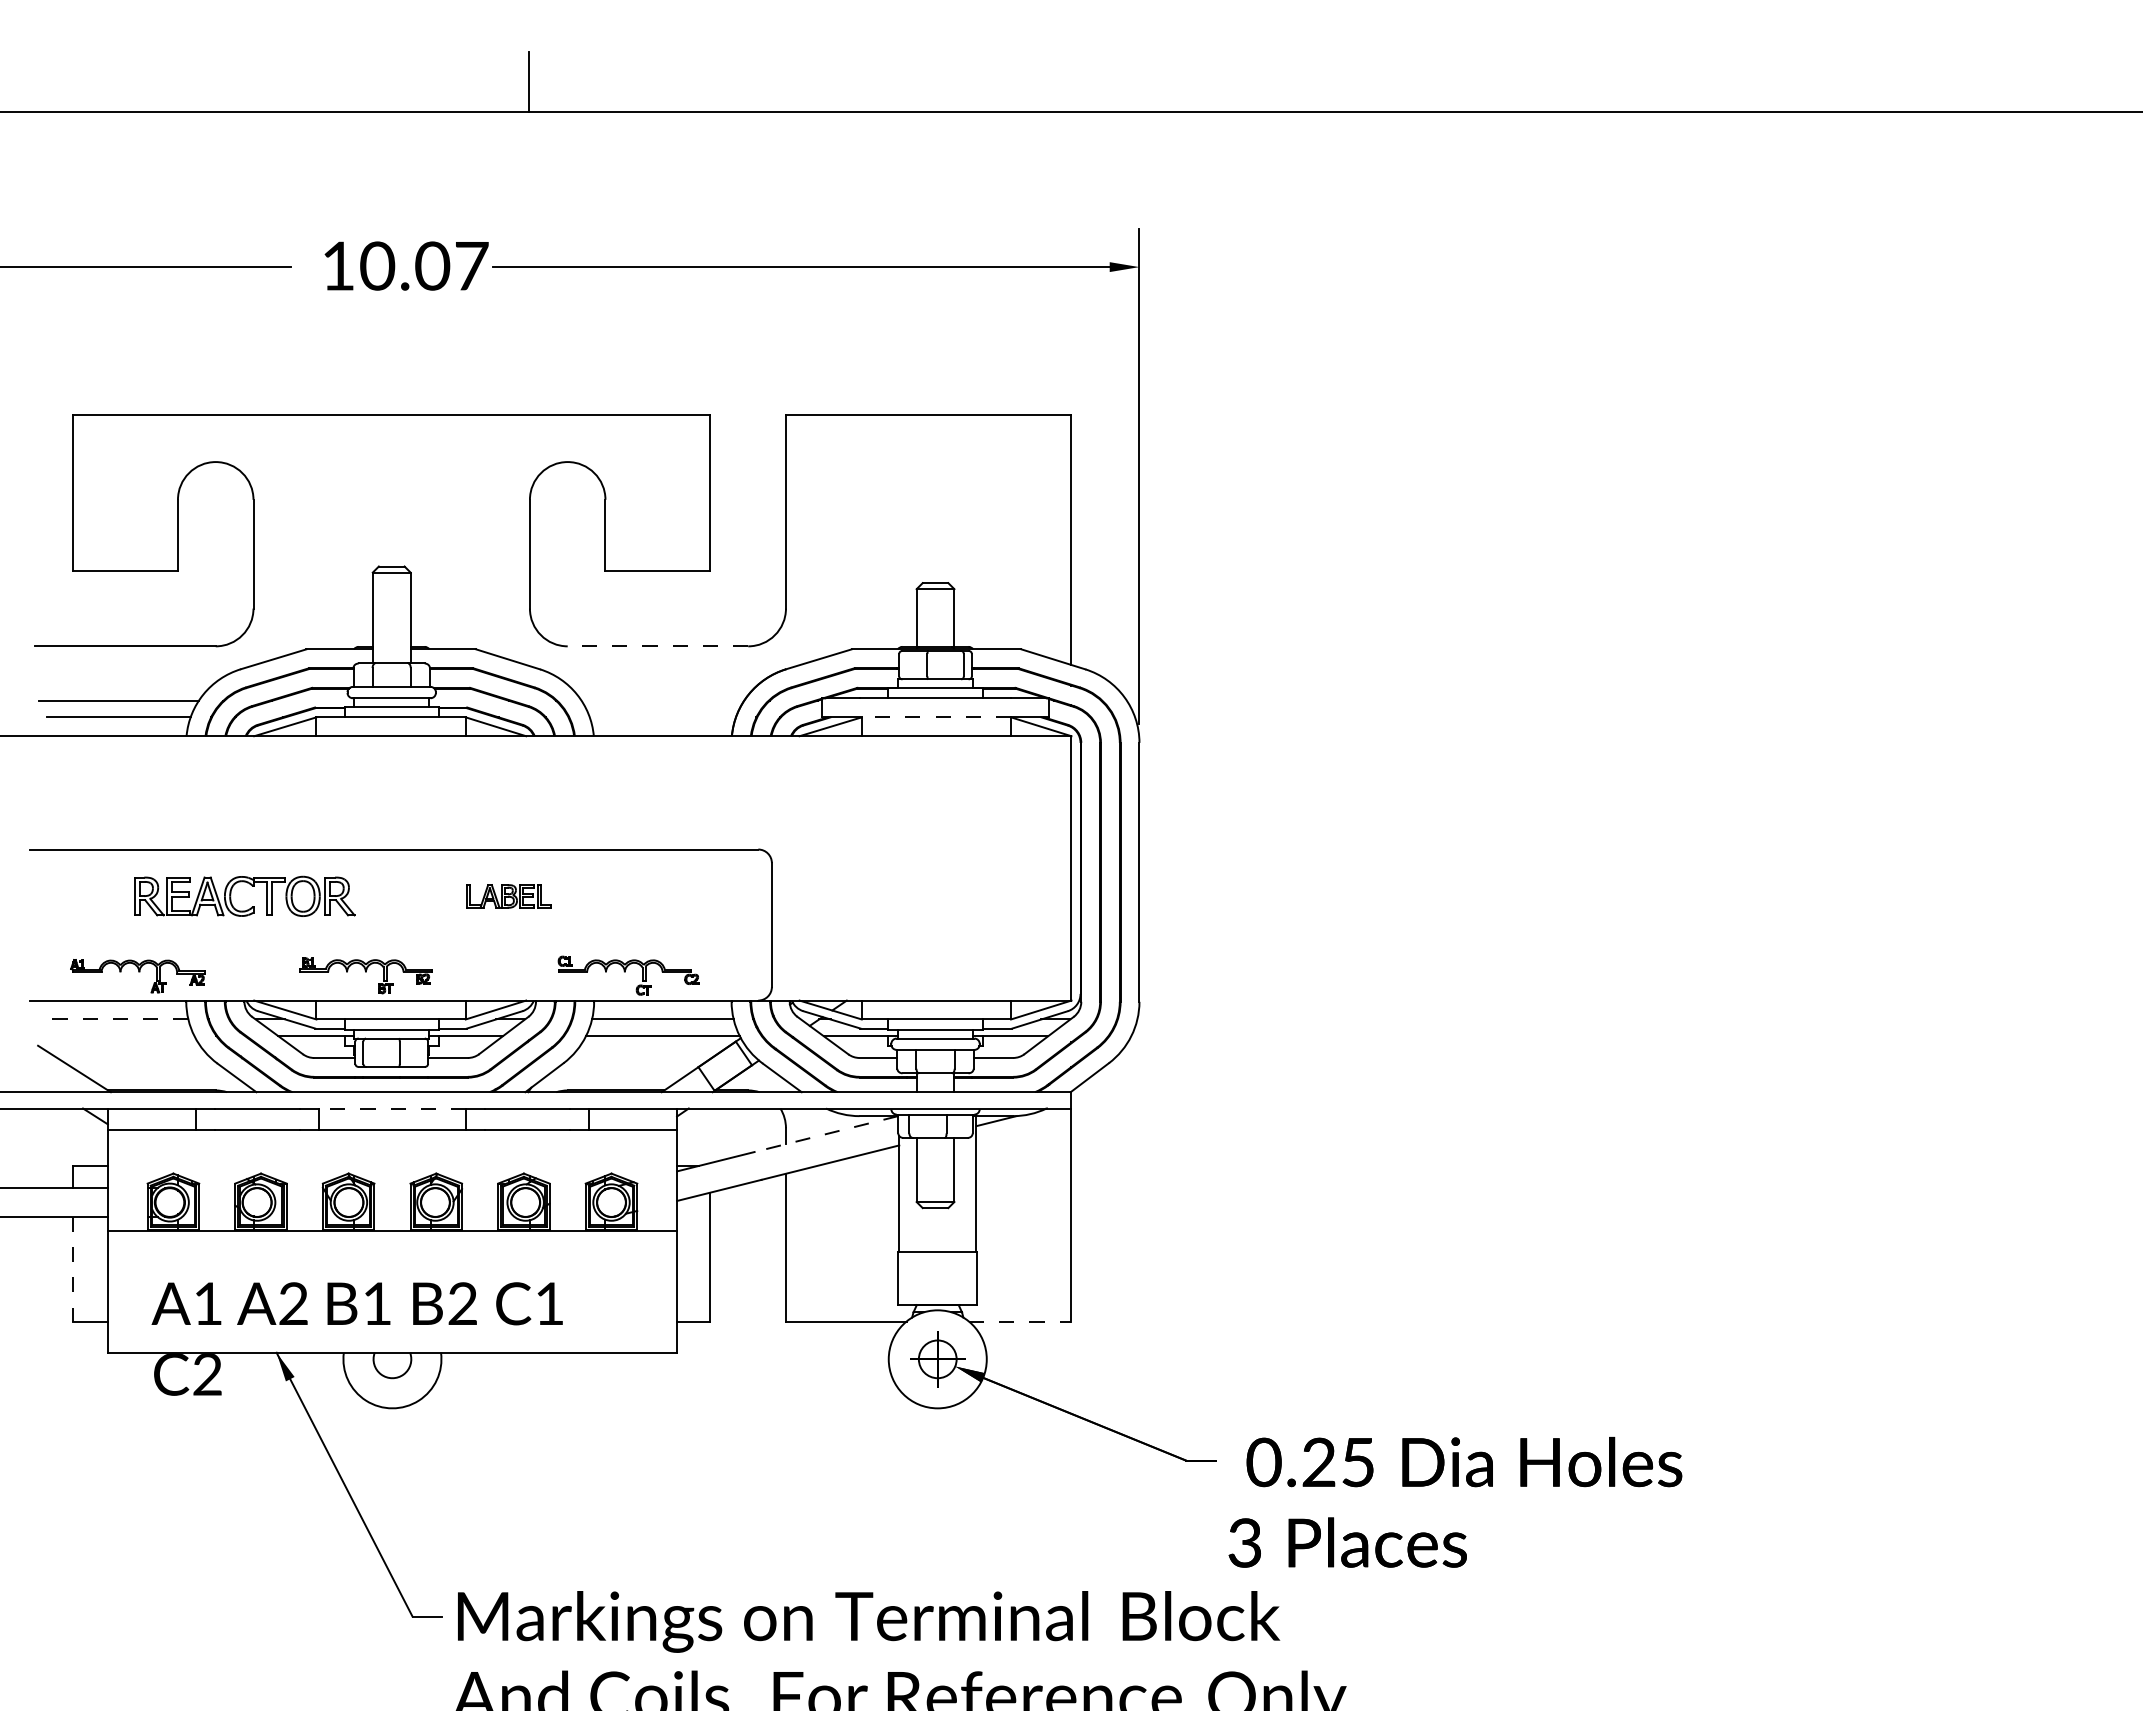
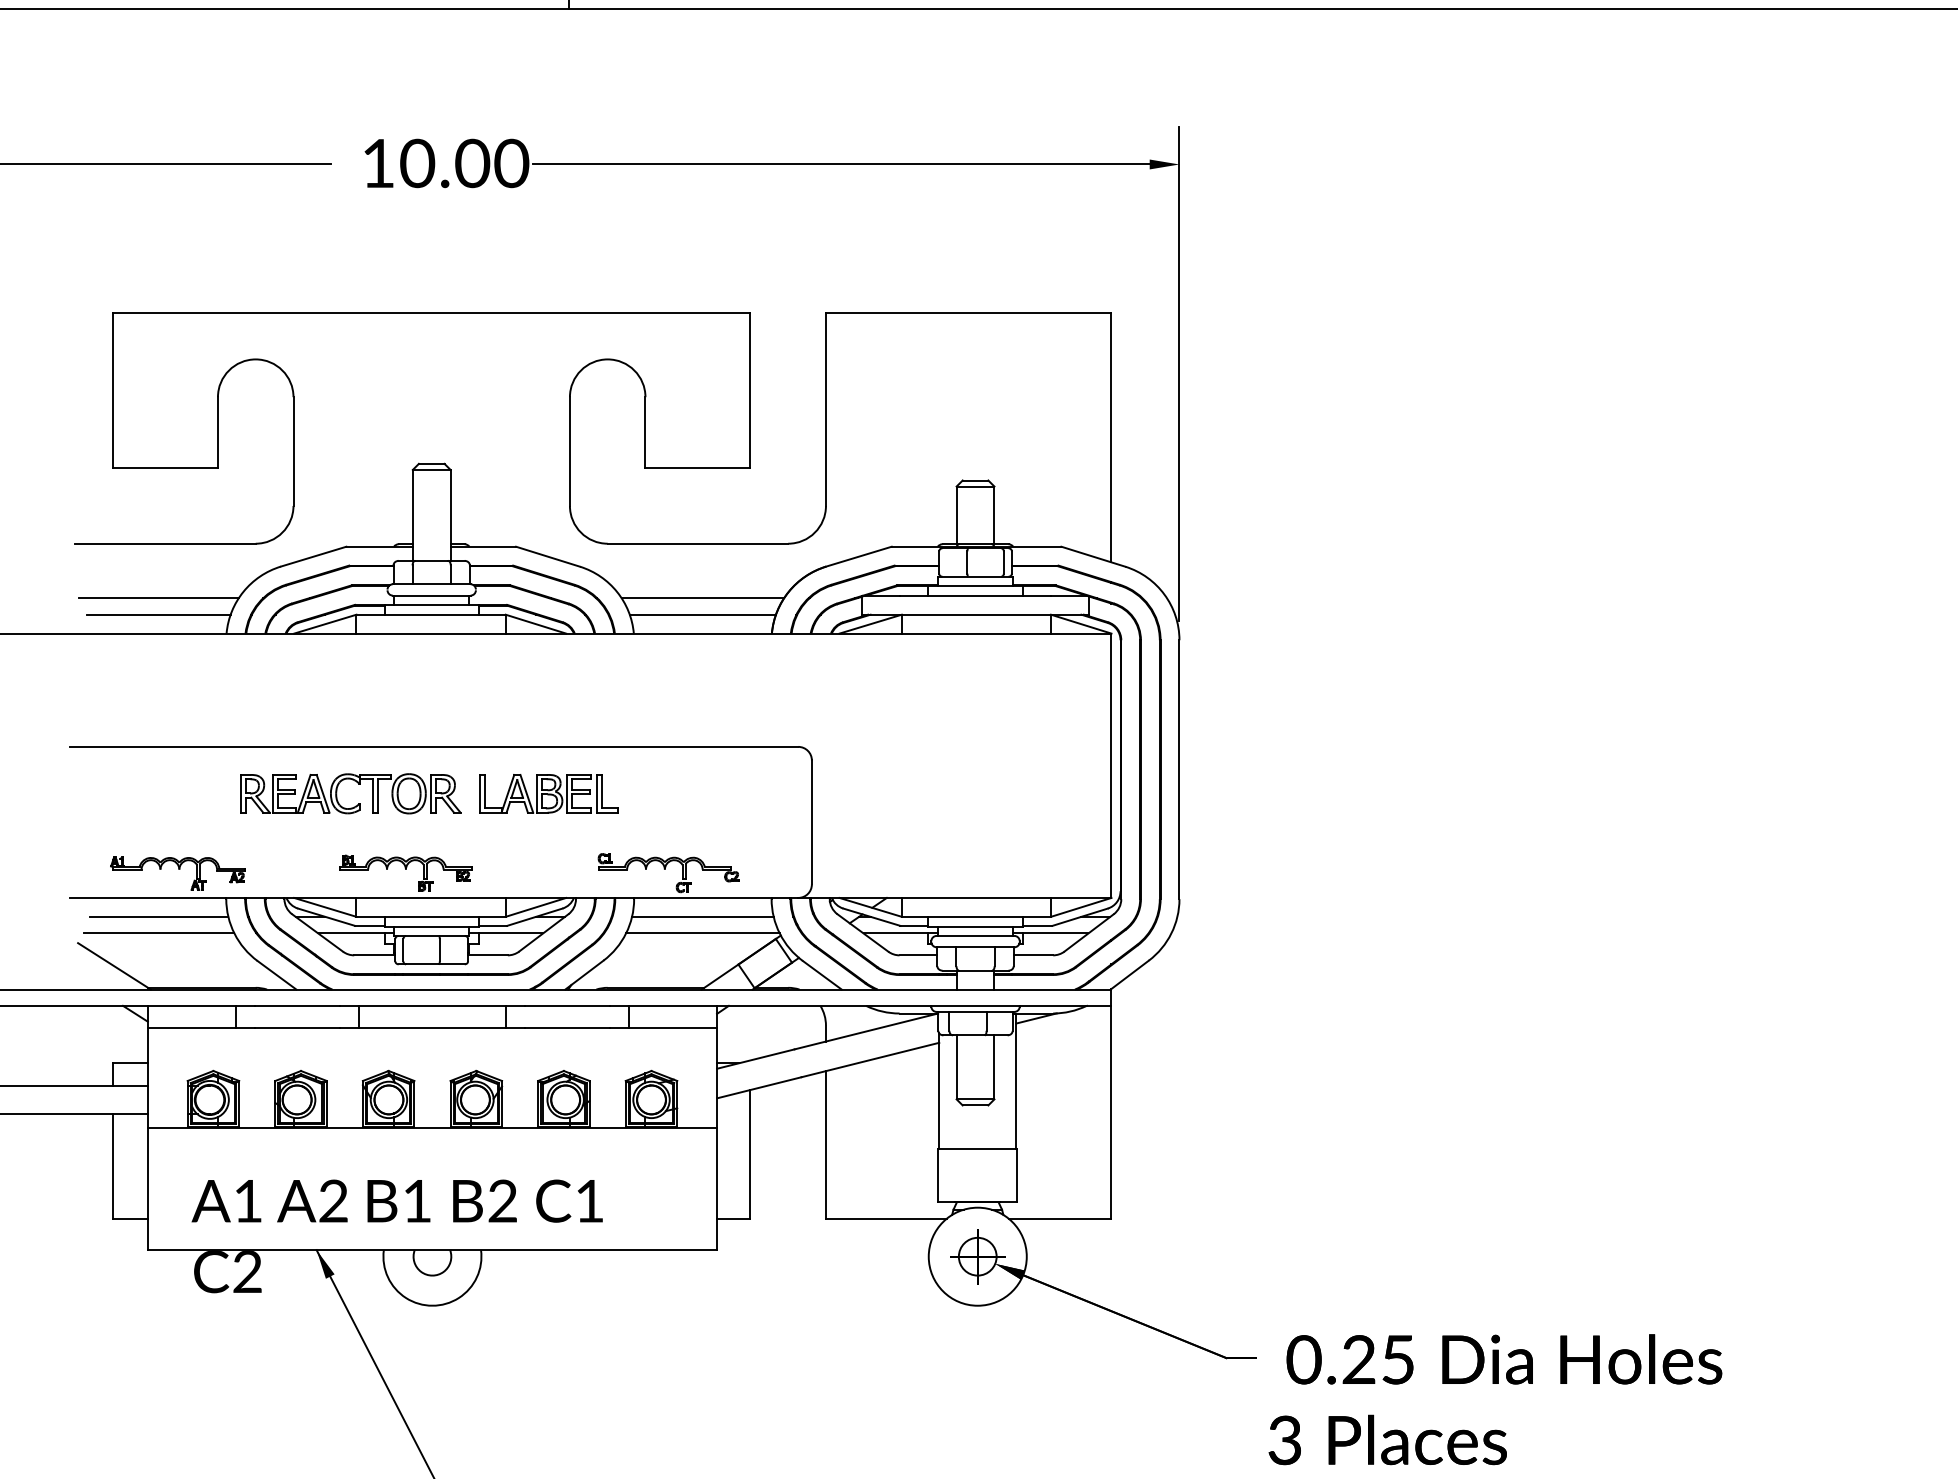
text: (471, 265) -> (511, 162), 10.07 -> 10.00
line: (657, 646) -> (697, 543), dashed -> solid
line: (662, 700) -> (702, 597), added
line: (662, 717) -> (702, 614), added
line: (935, 717) -> (975, 614), dashed -> solid
part: (250, 885) -> (356, 782), moved
part: (508, 896) -> (548, 793), size x1.67
line: (118, 1019) -> (158, 916), dashed -> solid
line: (118, 1036) -> (158, 933), added
line: (392, 1108) -> (432, 1005), dashed -> solid
line: (826, 1134) -> (866, 1031), dashed -> solid
line: (72, 1269) -> (112, 1166), dashed -> solid
line: (1020, 1321) -> (1060, 1218), dashed -> solid

